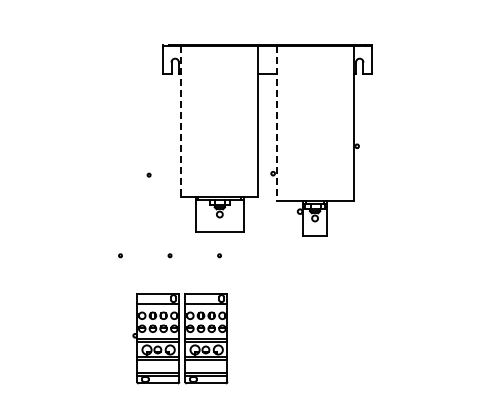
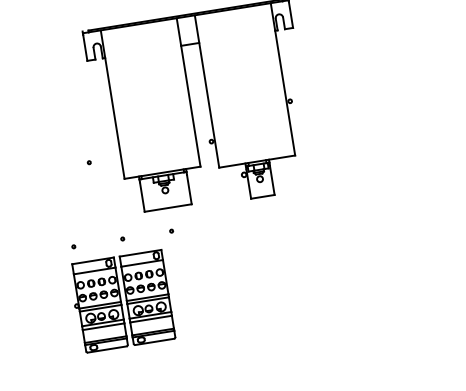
line: (181, 122) -> (112, 105), dashed -> solid
line: (276, 123) -> (206, 91), dashed -> solid
part: (180, 338) -> (122, 301), moved

